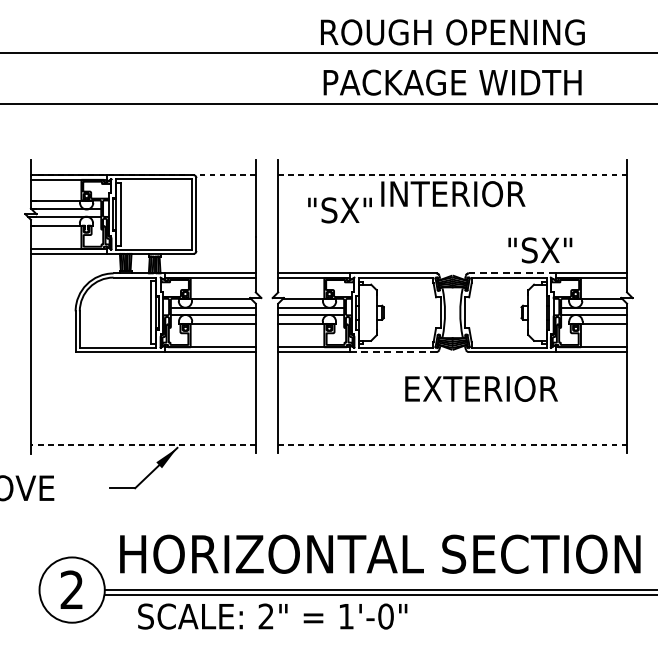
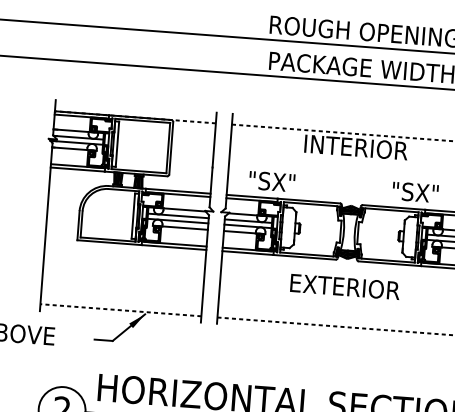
text: (339, 210) -> (271, 181), moved
line: (512, 273) -> (394, 207), dashed -> solid
line: (393, 352) -> (304, 257), dashed -> solid
text: (481, 388) -> (345, 286), moved

